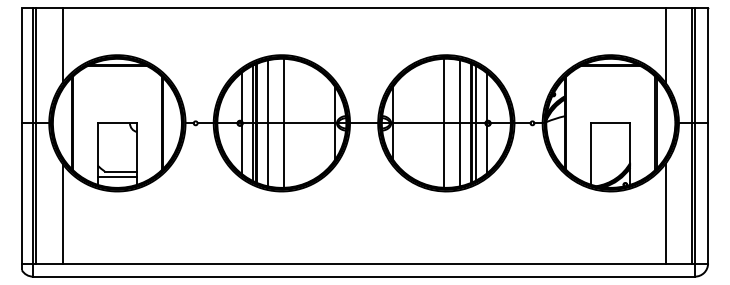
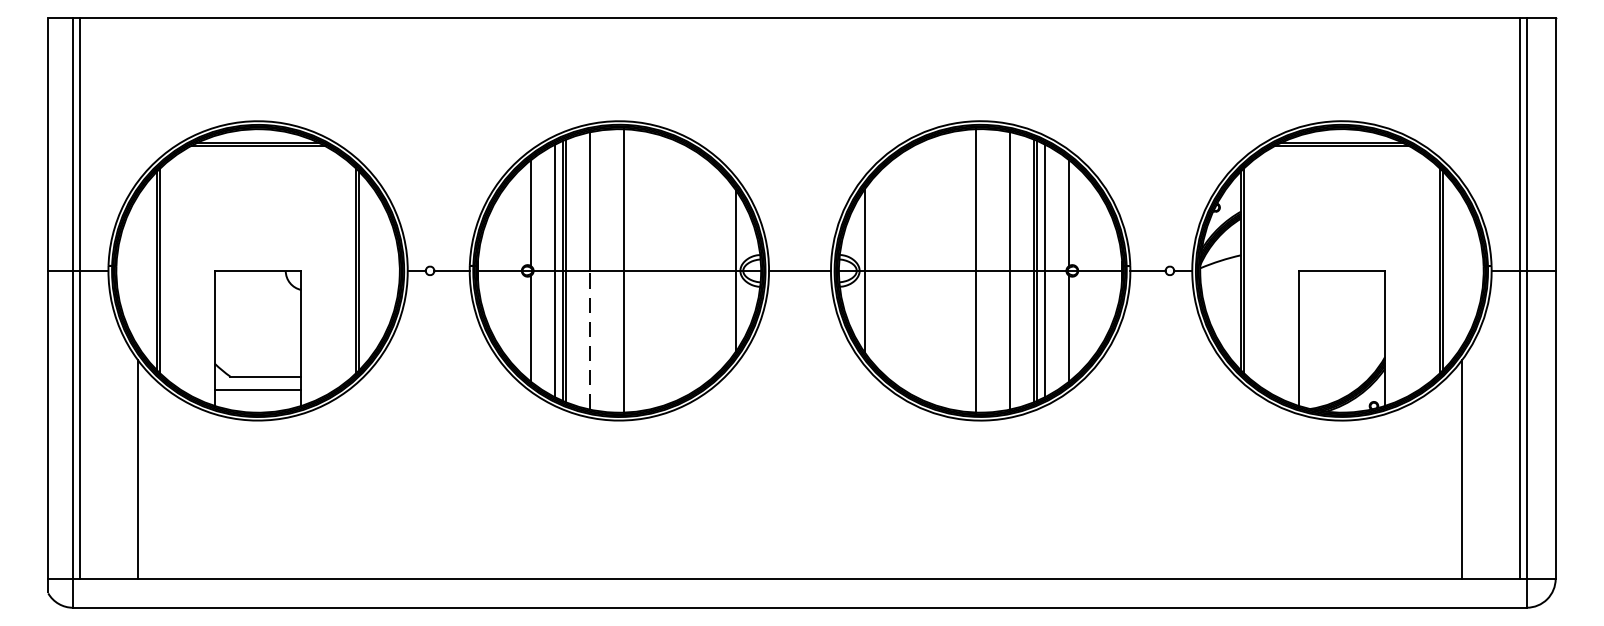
line: (62, 45) -> (137, 99), removed
line: (665, 45) -> (1462, 99), removed
line: (268, 154) -> (590, 339), solid -> dashed

